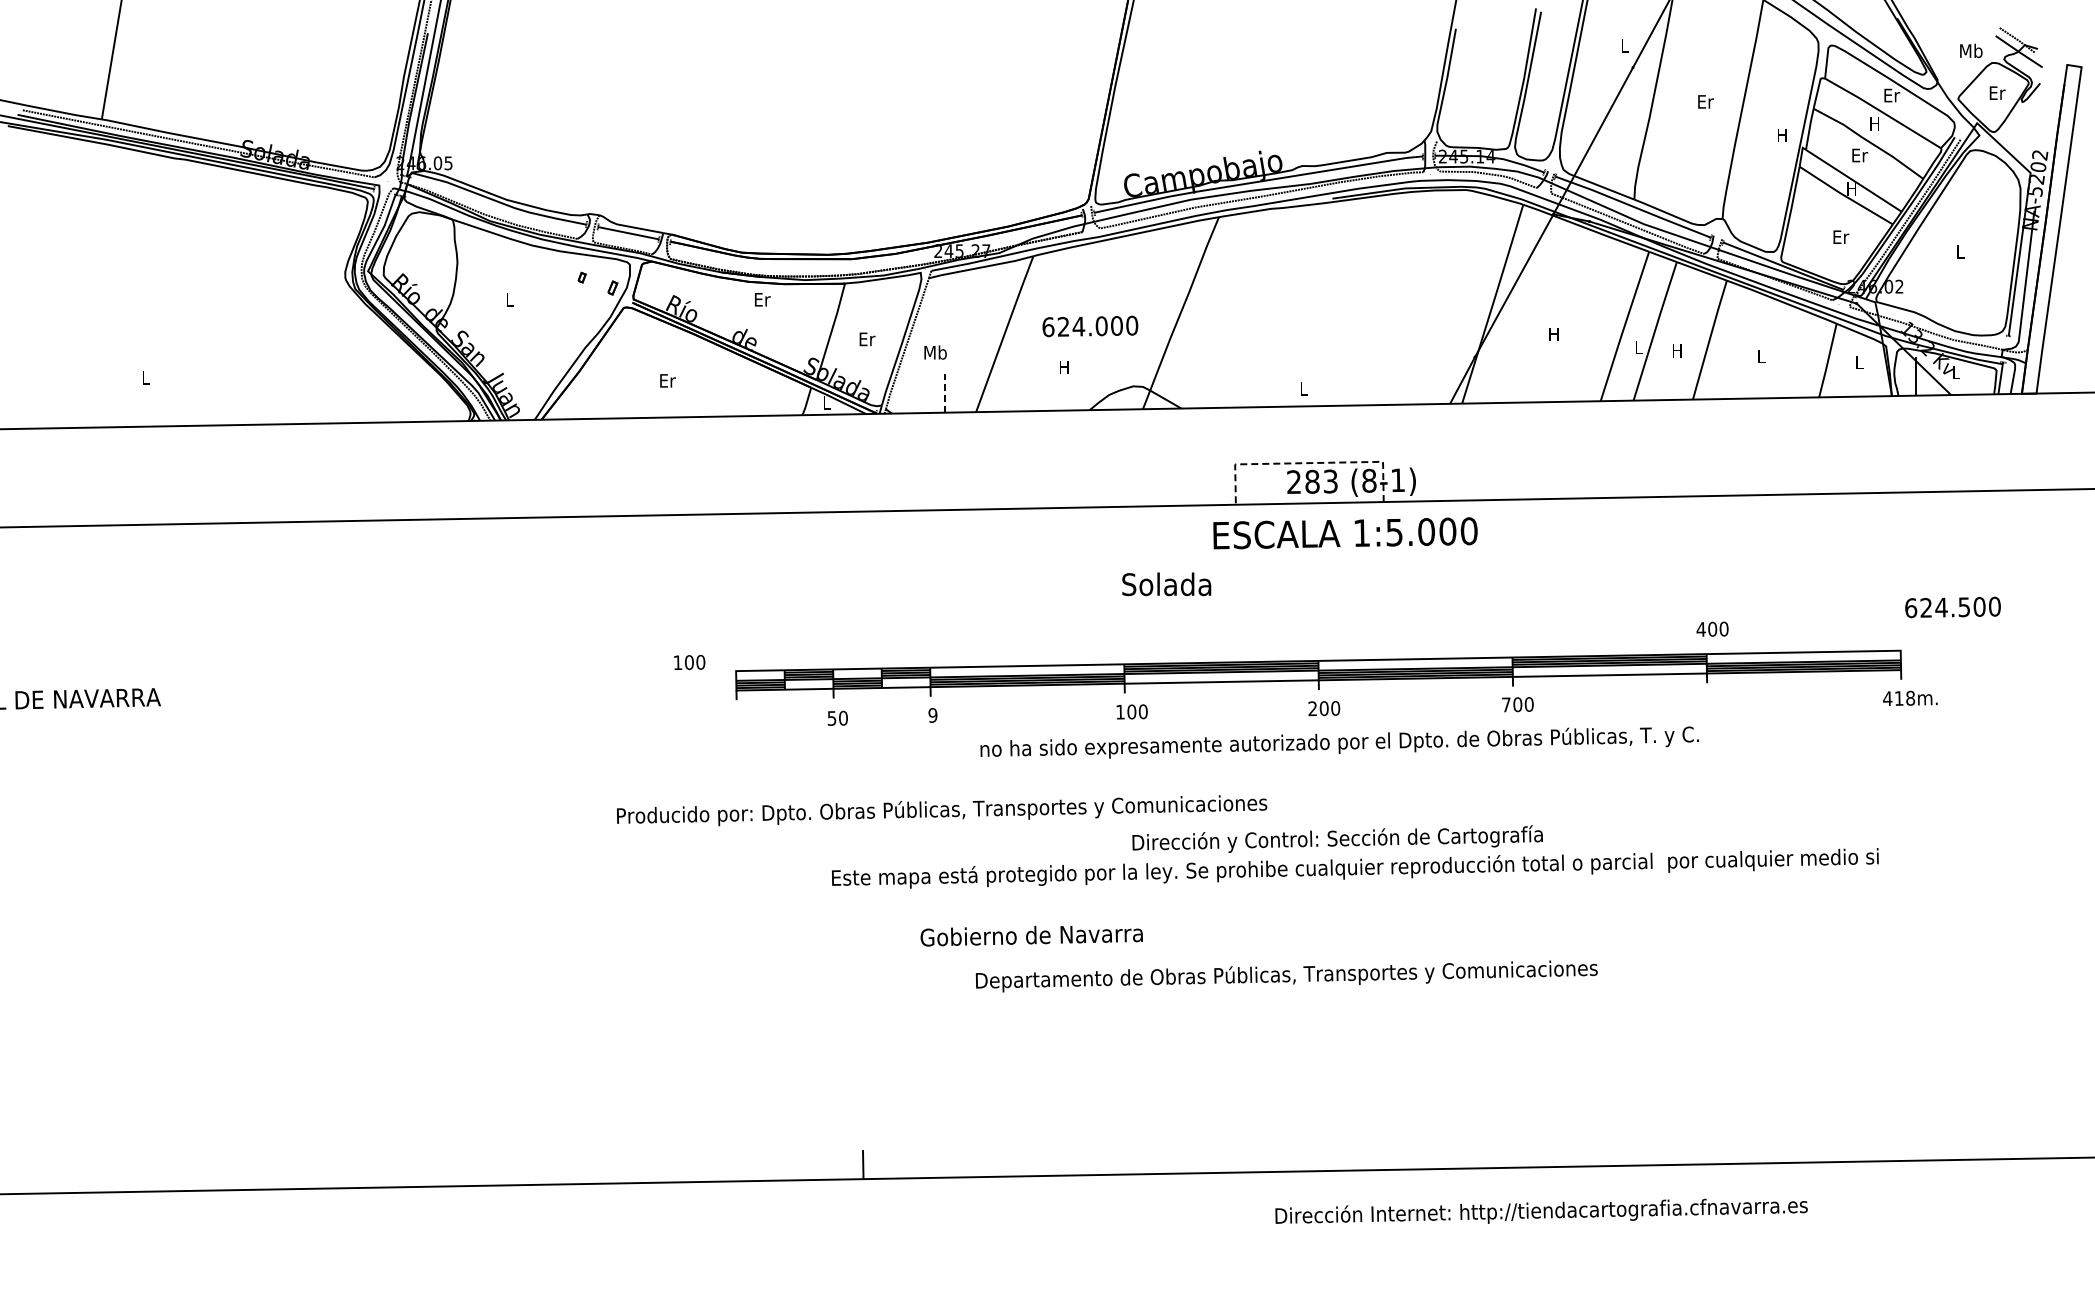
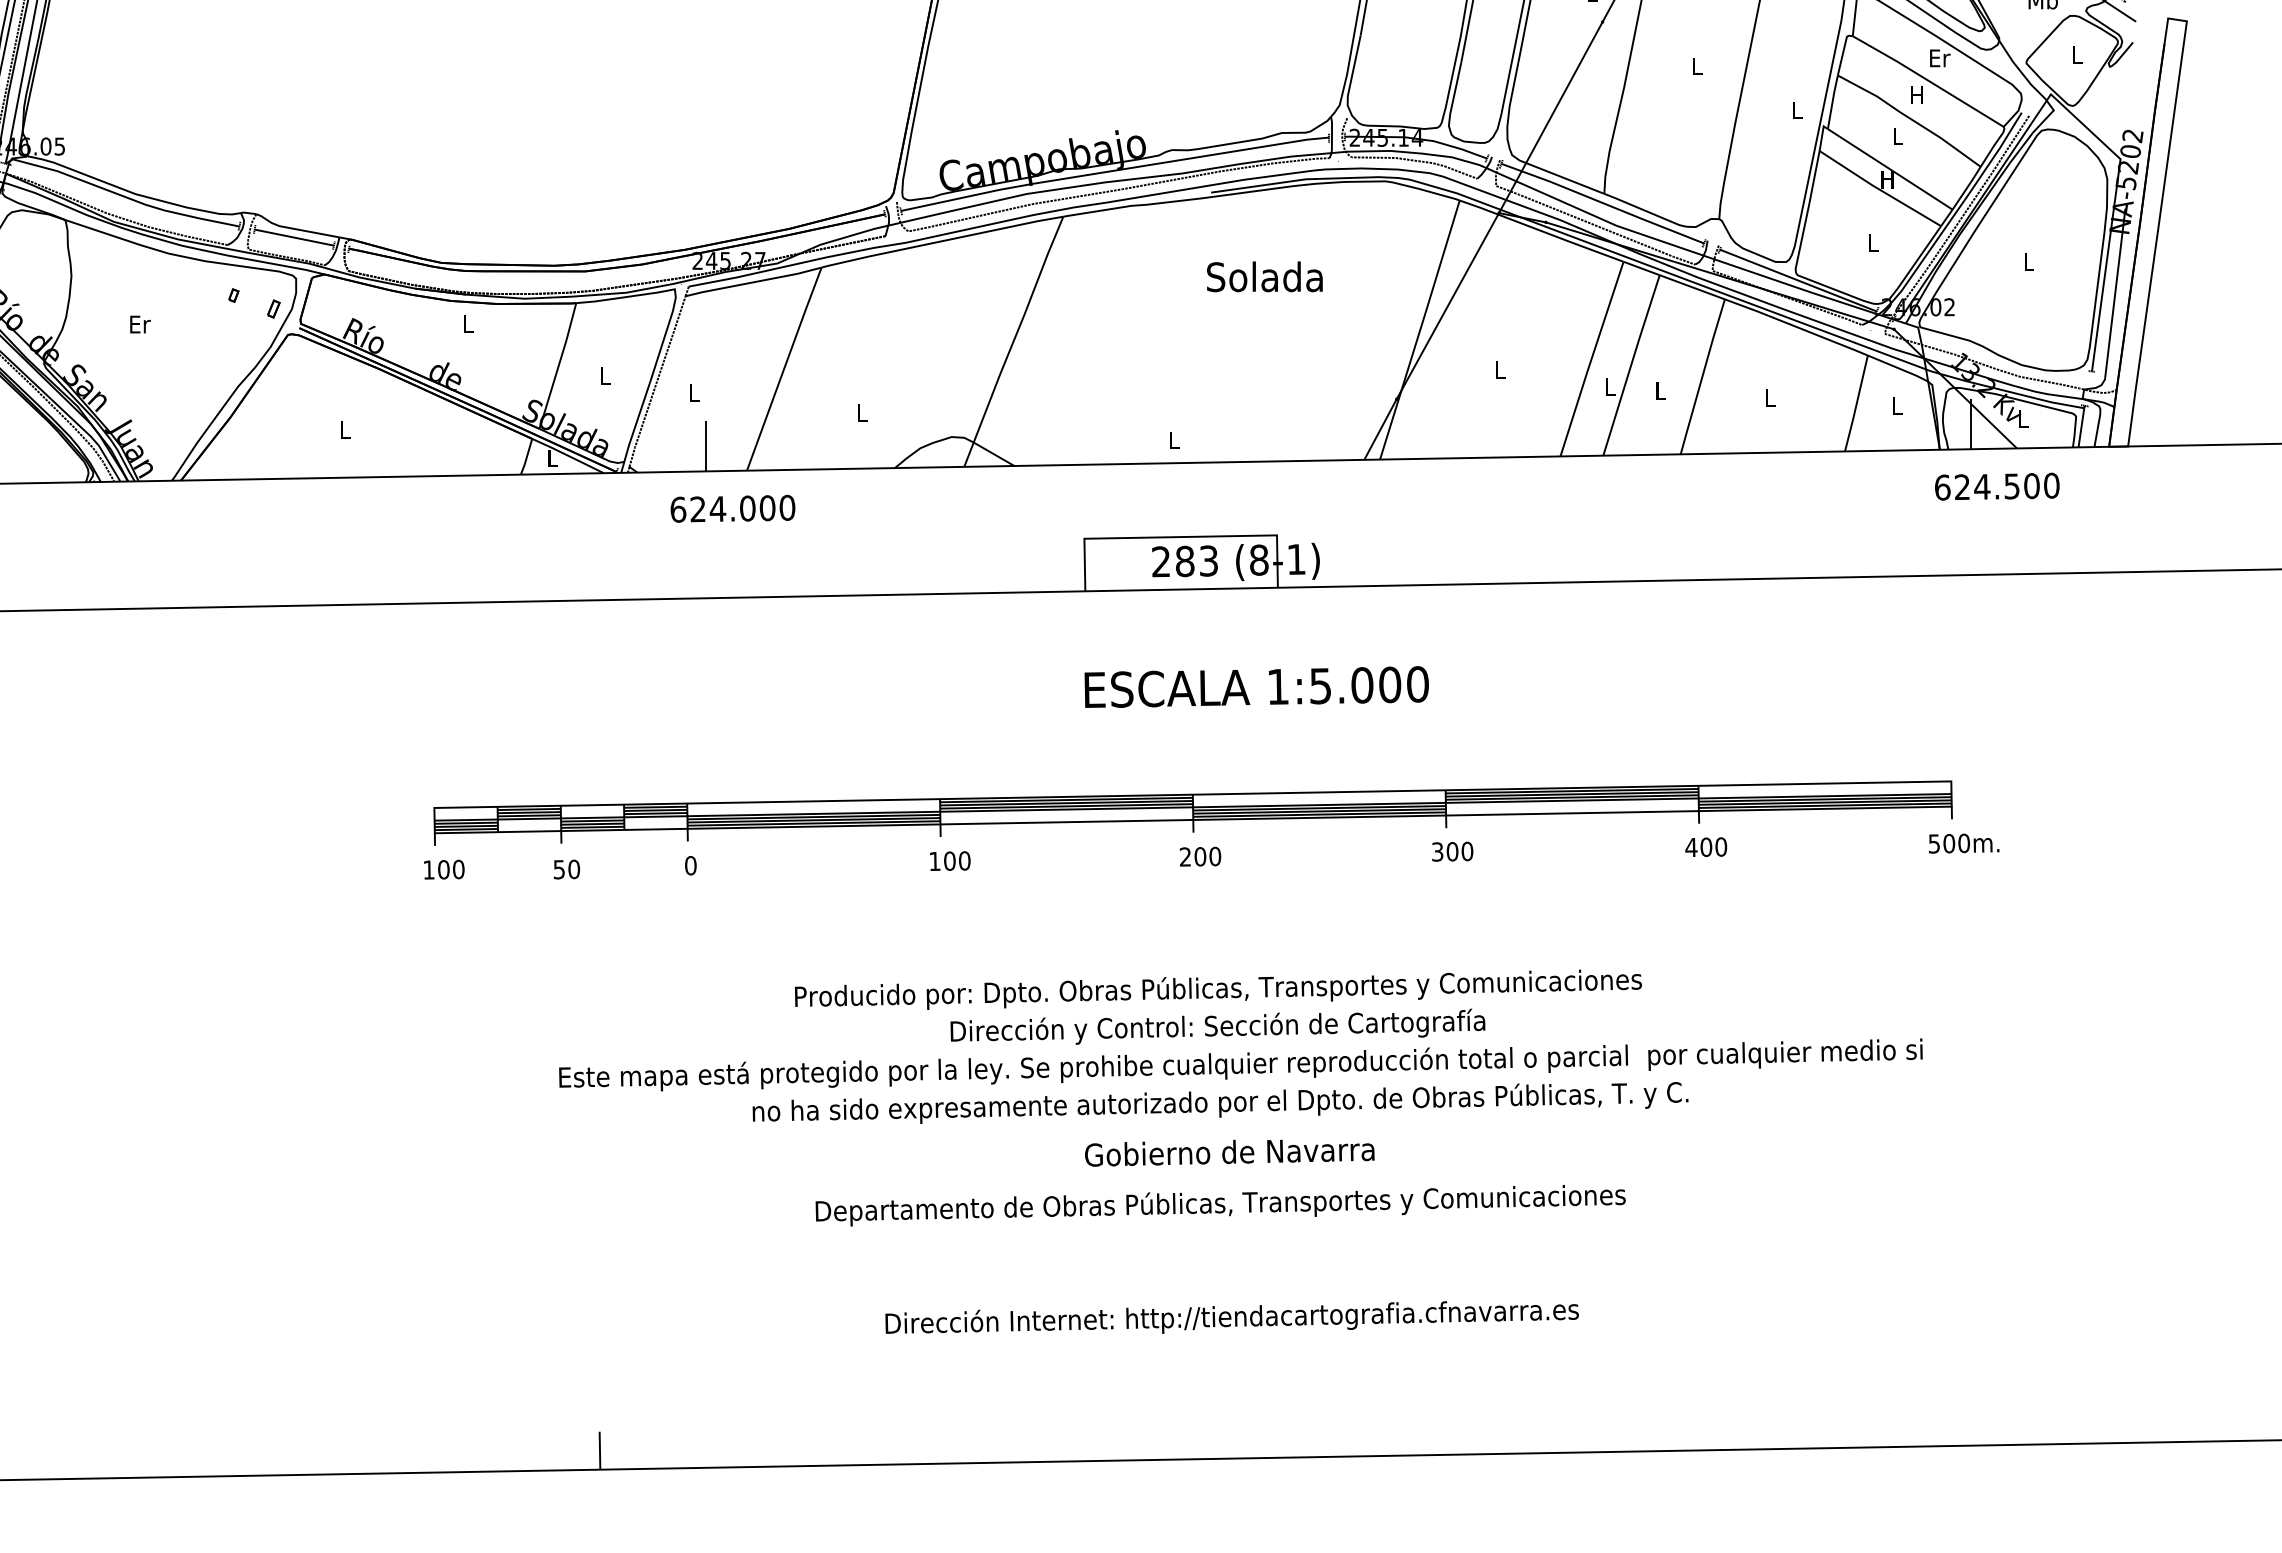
text: (1997, 92) -> (2077, 54), Er -> L
text: (1705, 101) -> (1697, 66), Er -> L
text: (1782, 135) -> (1797, 110), H -> L
text: (1860, 155) -> (1898, 136), Er -> L
text: (1841, 236) -> (1874, 241), Er -> L
text: (510, 299) -> (140, 323), L -> Er
text: (762, 299) -> (468, 323), Er -> L
text: (1090, 326) -> (733, 508), moved
text: (1553, 334) -> (1499, 369), H -> L
text: (867, 339) -> (605, 376), Er -> L
text: (1677, 350) -> (1660, 390), H -> L
text: (935, 352) -> (694, 392), Mb -> L
text: (1064, 367) -> (862, 412), H -> L
text: (667, 380) -> (345, 429), Er -> L
line: (944, 392) -> (705, 445), dashed -> solid
line: (1309, 463) -> (1181, 537), dashed -> solid
text: (1345, 533) -> (1256, 687), moved
text: (1166, 584) -> (1264, 277), moved
text: (1952, 607) -> (1996, 486), moved
text: (1712, 628) -> (1706, 846), moved
text: (689, 661) -> (444, 868), moved
text: (1899, 698) -> (1949, 843), 418m. -> 500m.
text: (1506, 704) -> (1437, 851), 700 -> 300
text: (932, 715) -> (690, 865), 9 -> 0
text: (1339, 742) -> (1220, 1102), moved
text: (942, 810) -> (1218, 989), moved
text: (1031, 936) -> (1229, 1153), moved
text: (1286, 976) -> (1220, 1205), moved
text: (1541, 1210) -> (1232, 1316), moved

